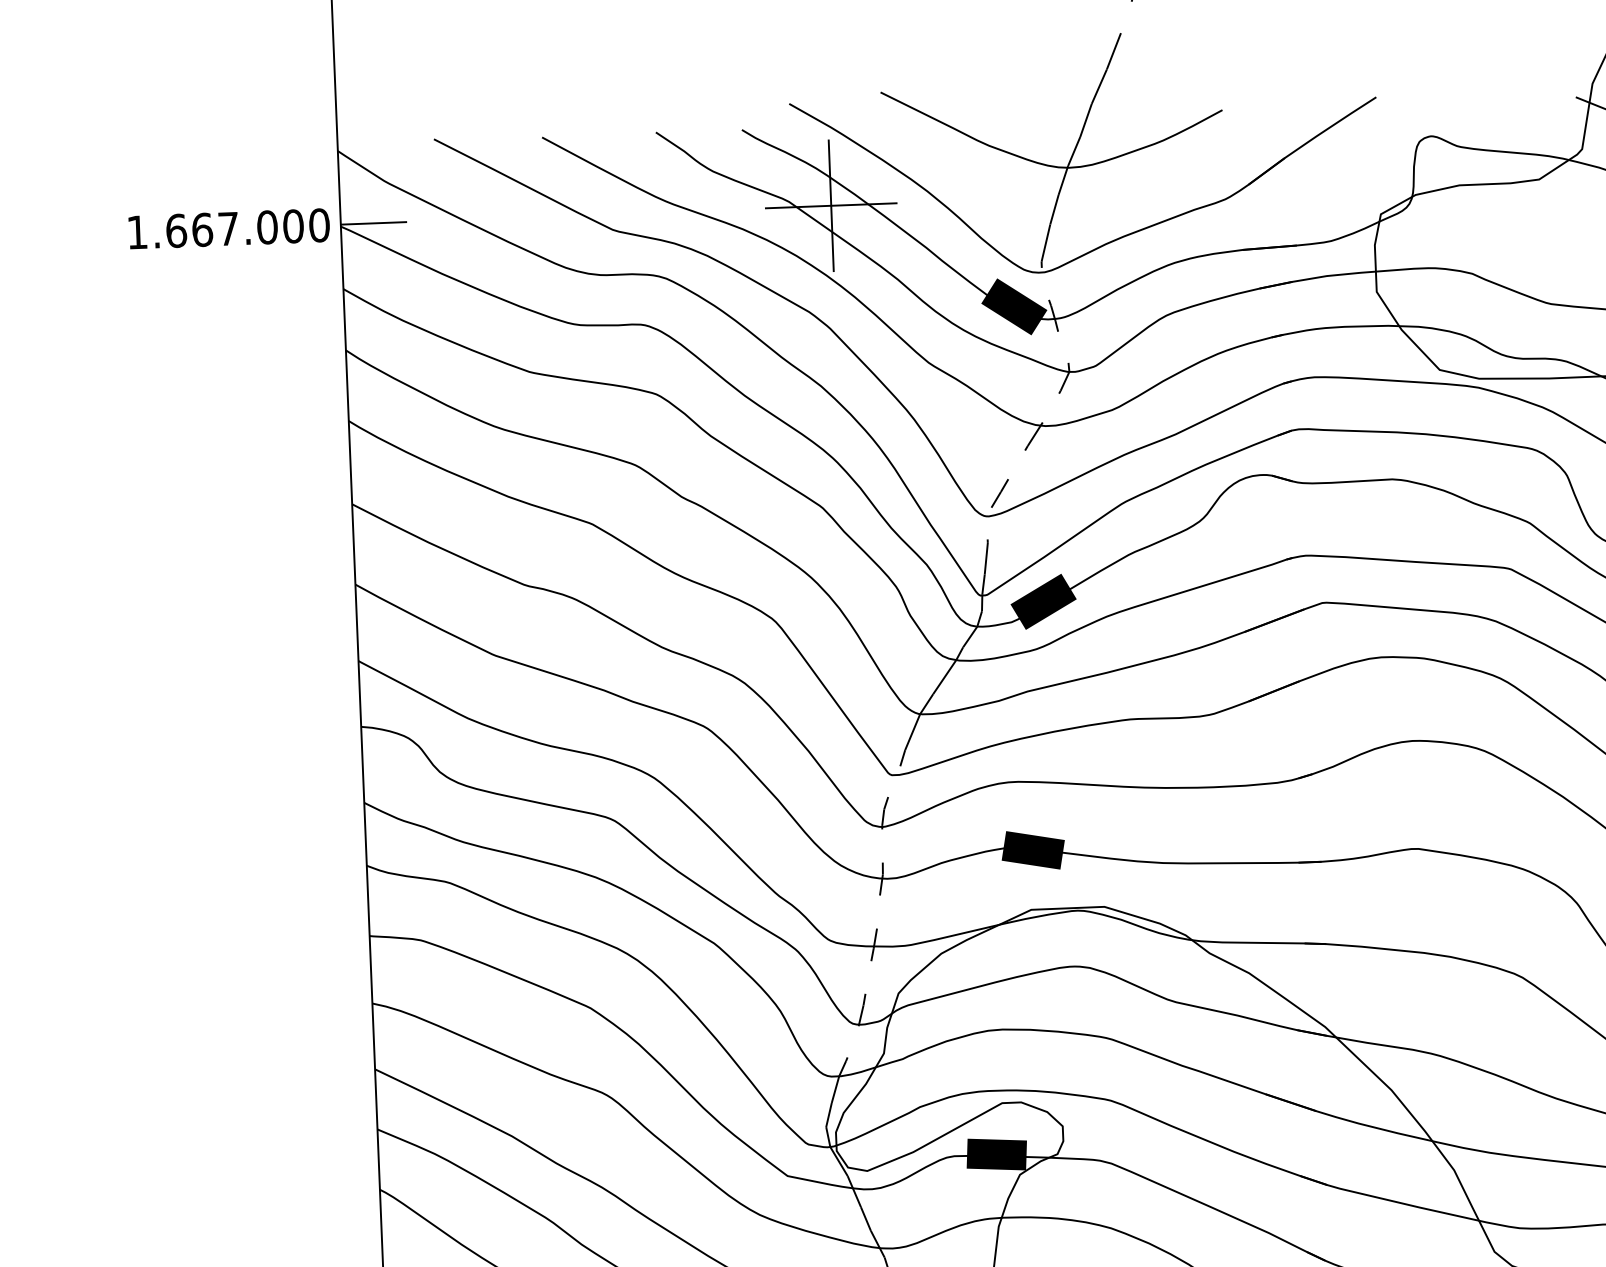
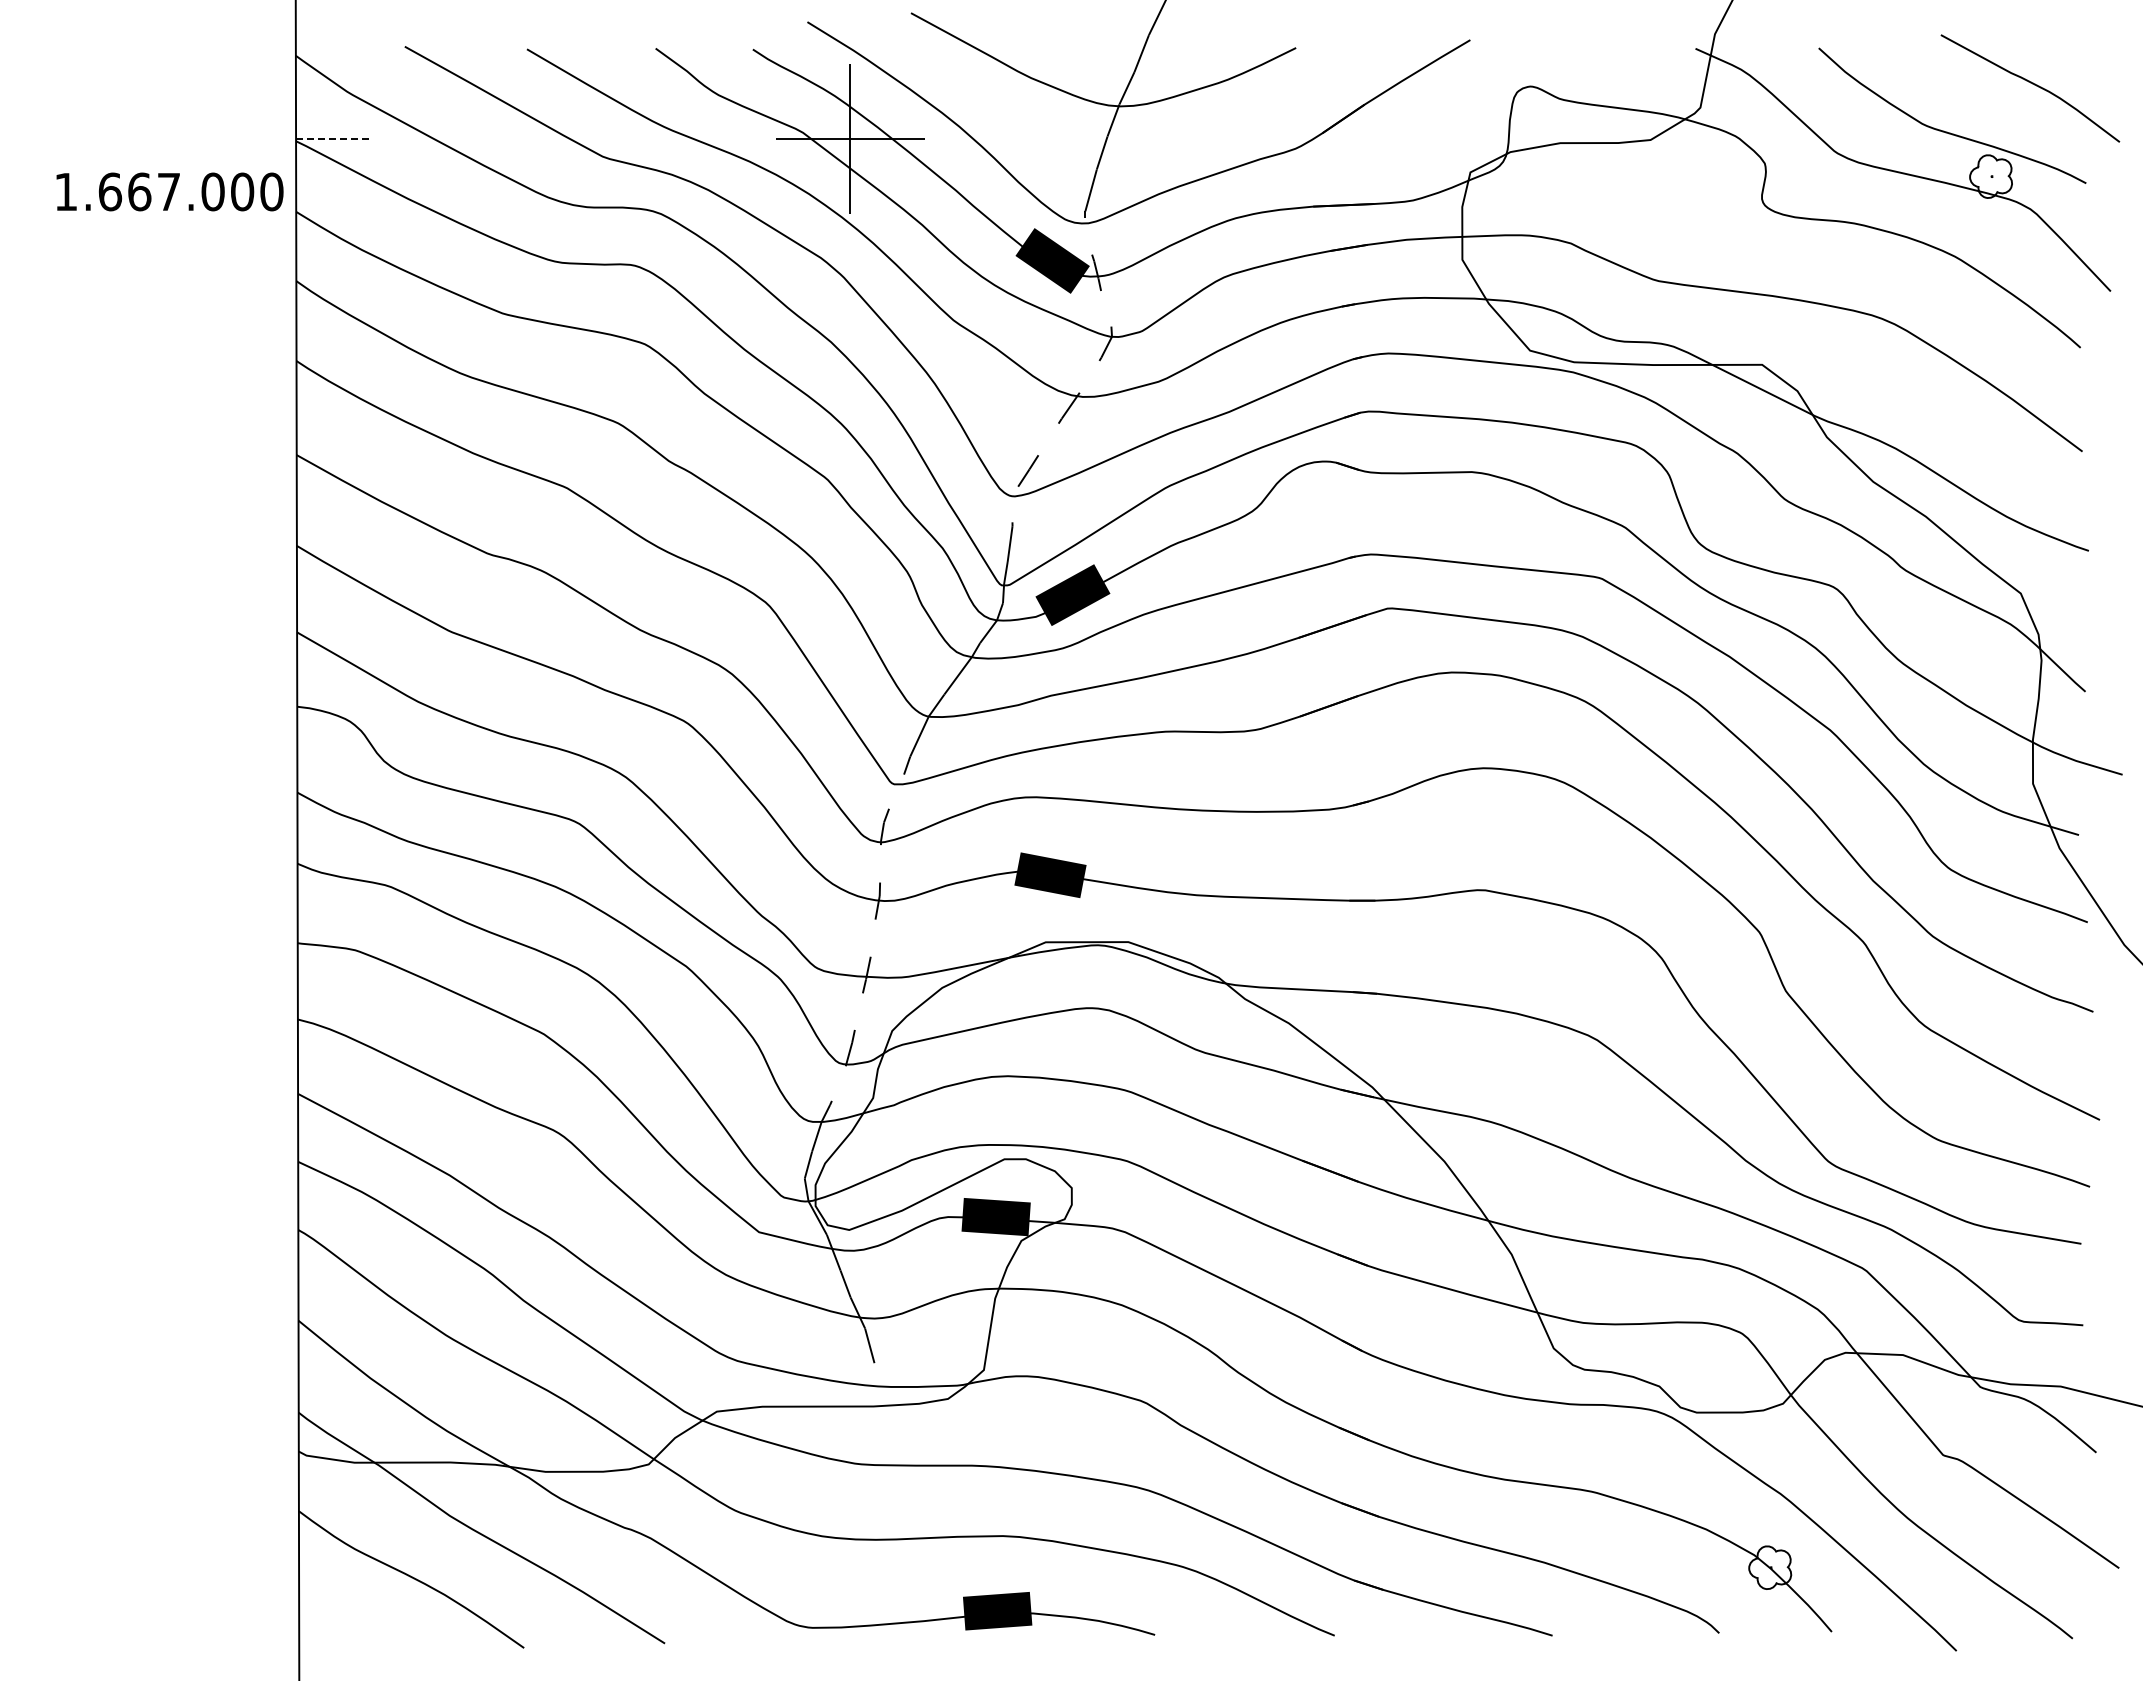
line: (374, 222) -> (334, 138), solid -> dashed
text: (228, 228) -> (169, 191), moved

